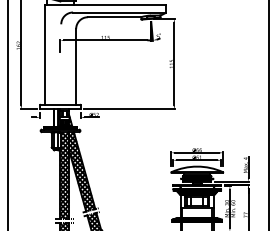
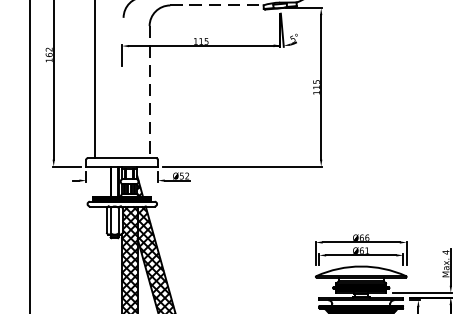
line: (114, 17) -> (216, 5), solid -> dashed
line: (76, 66) -> (150, 91), solid -> dashed

